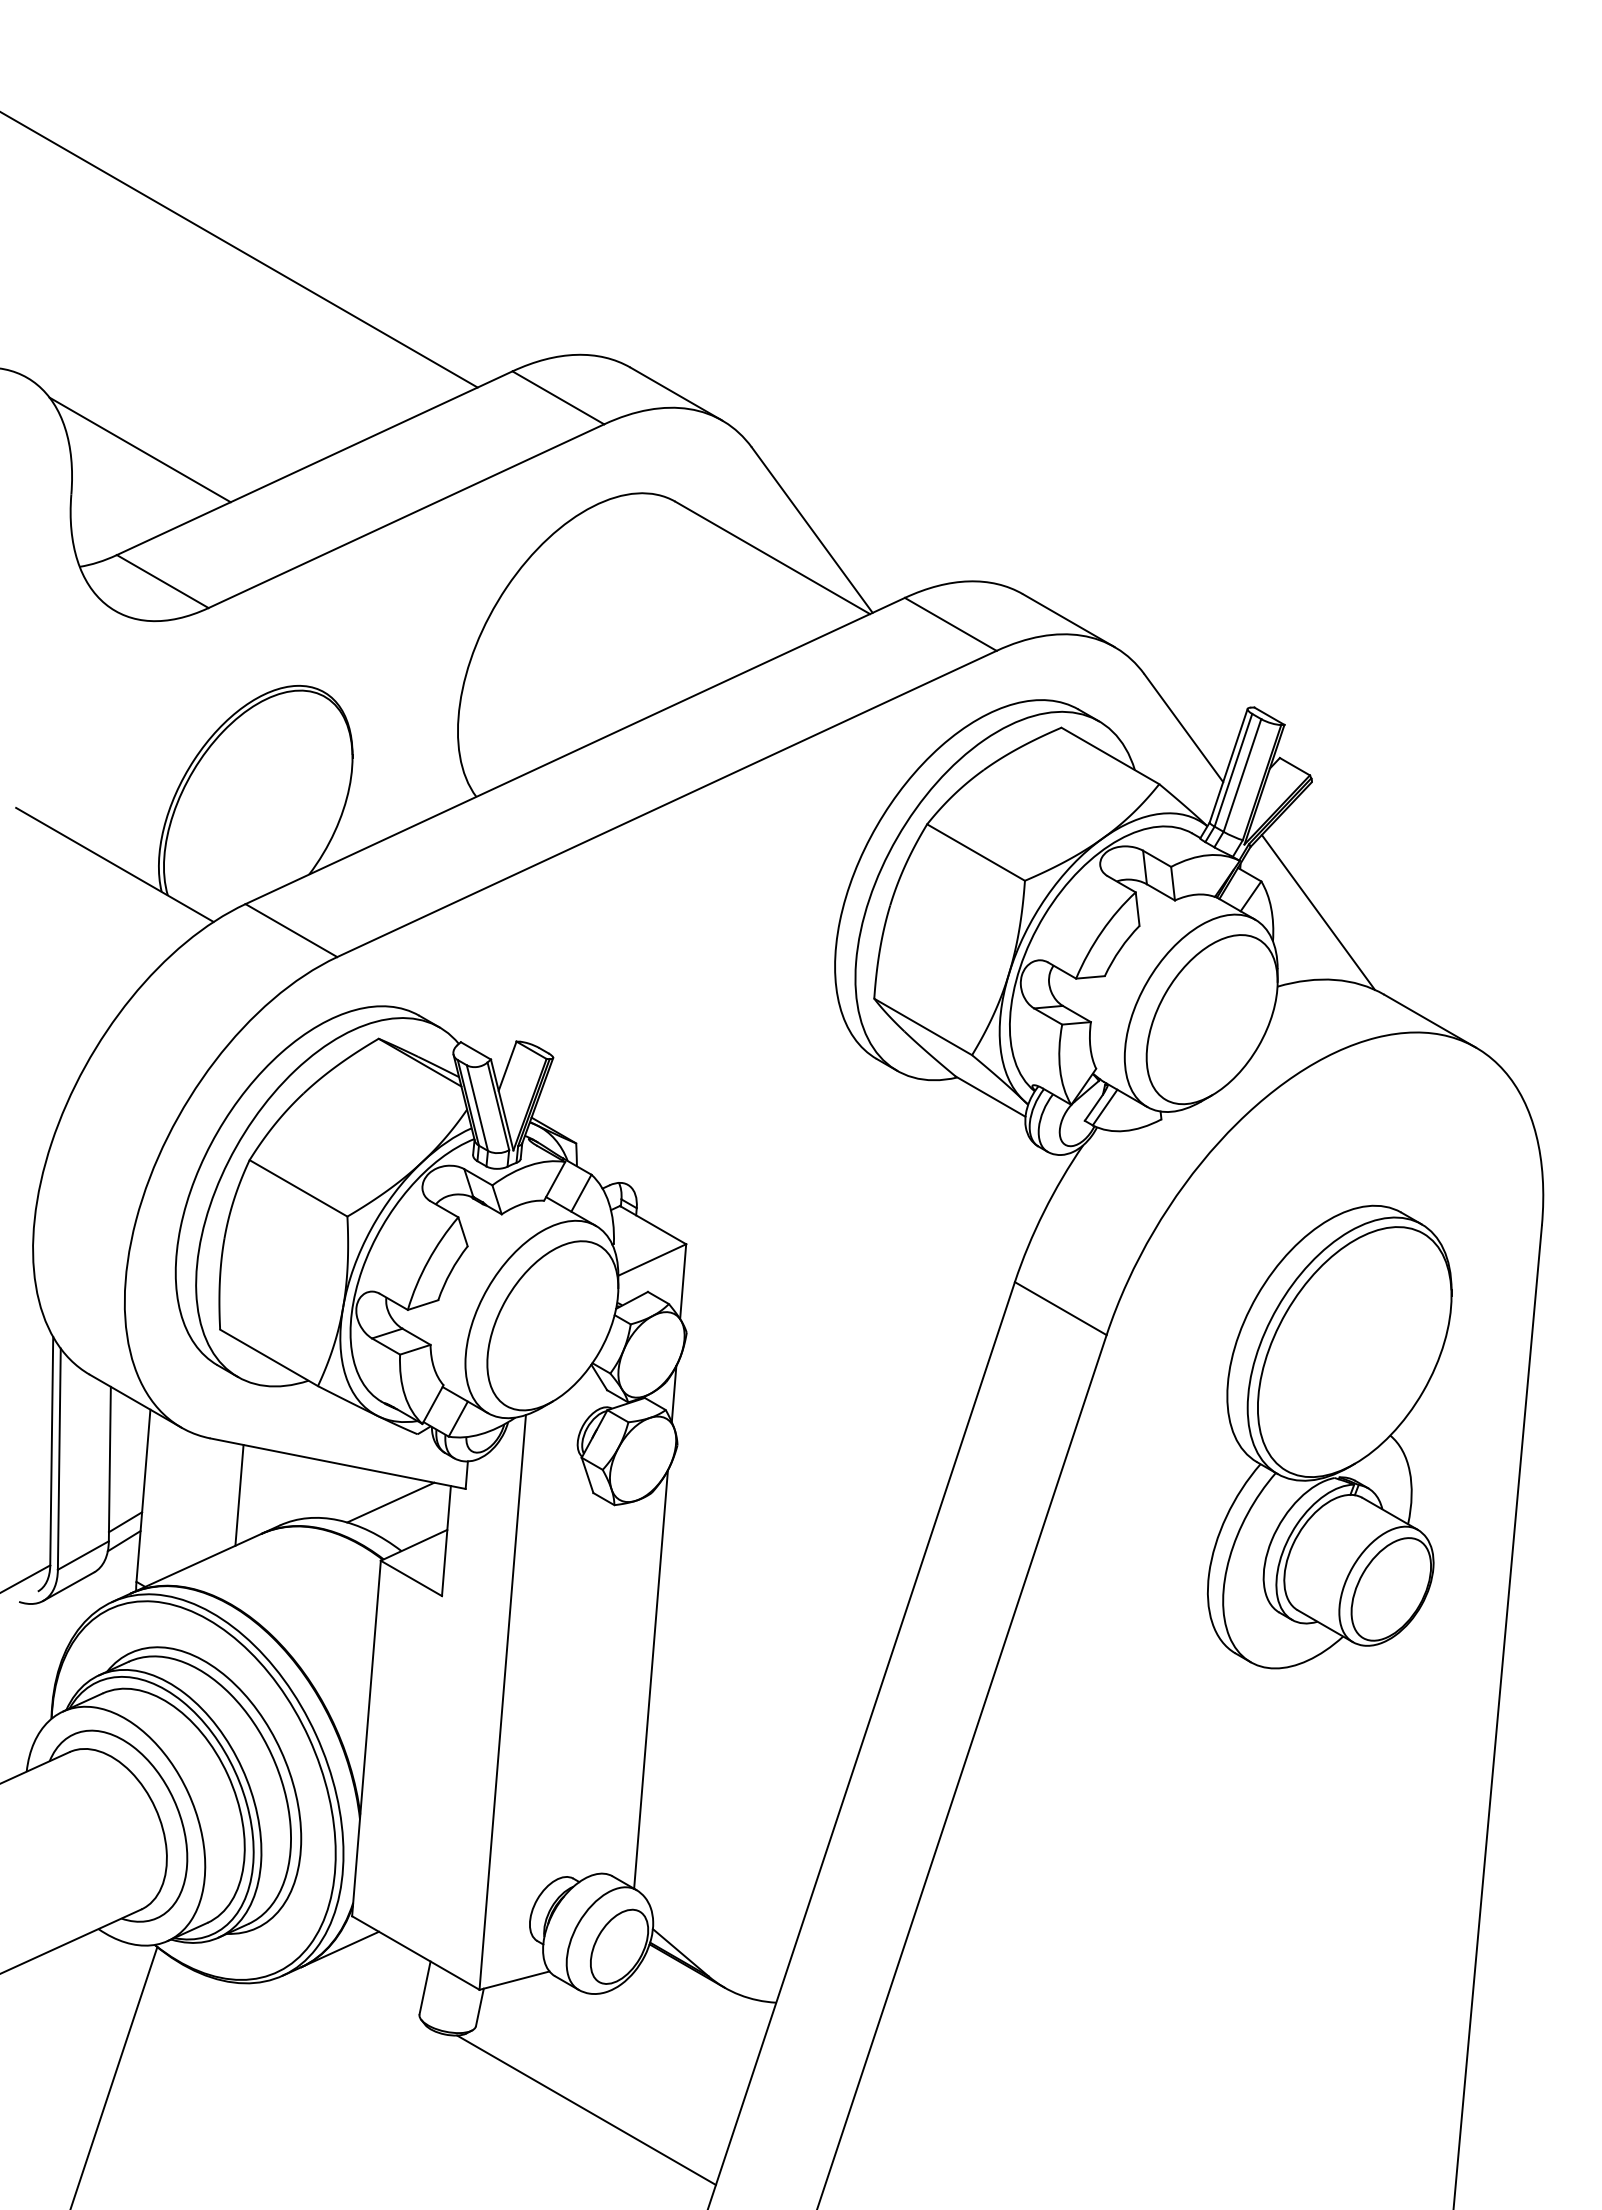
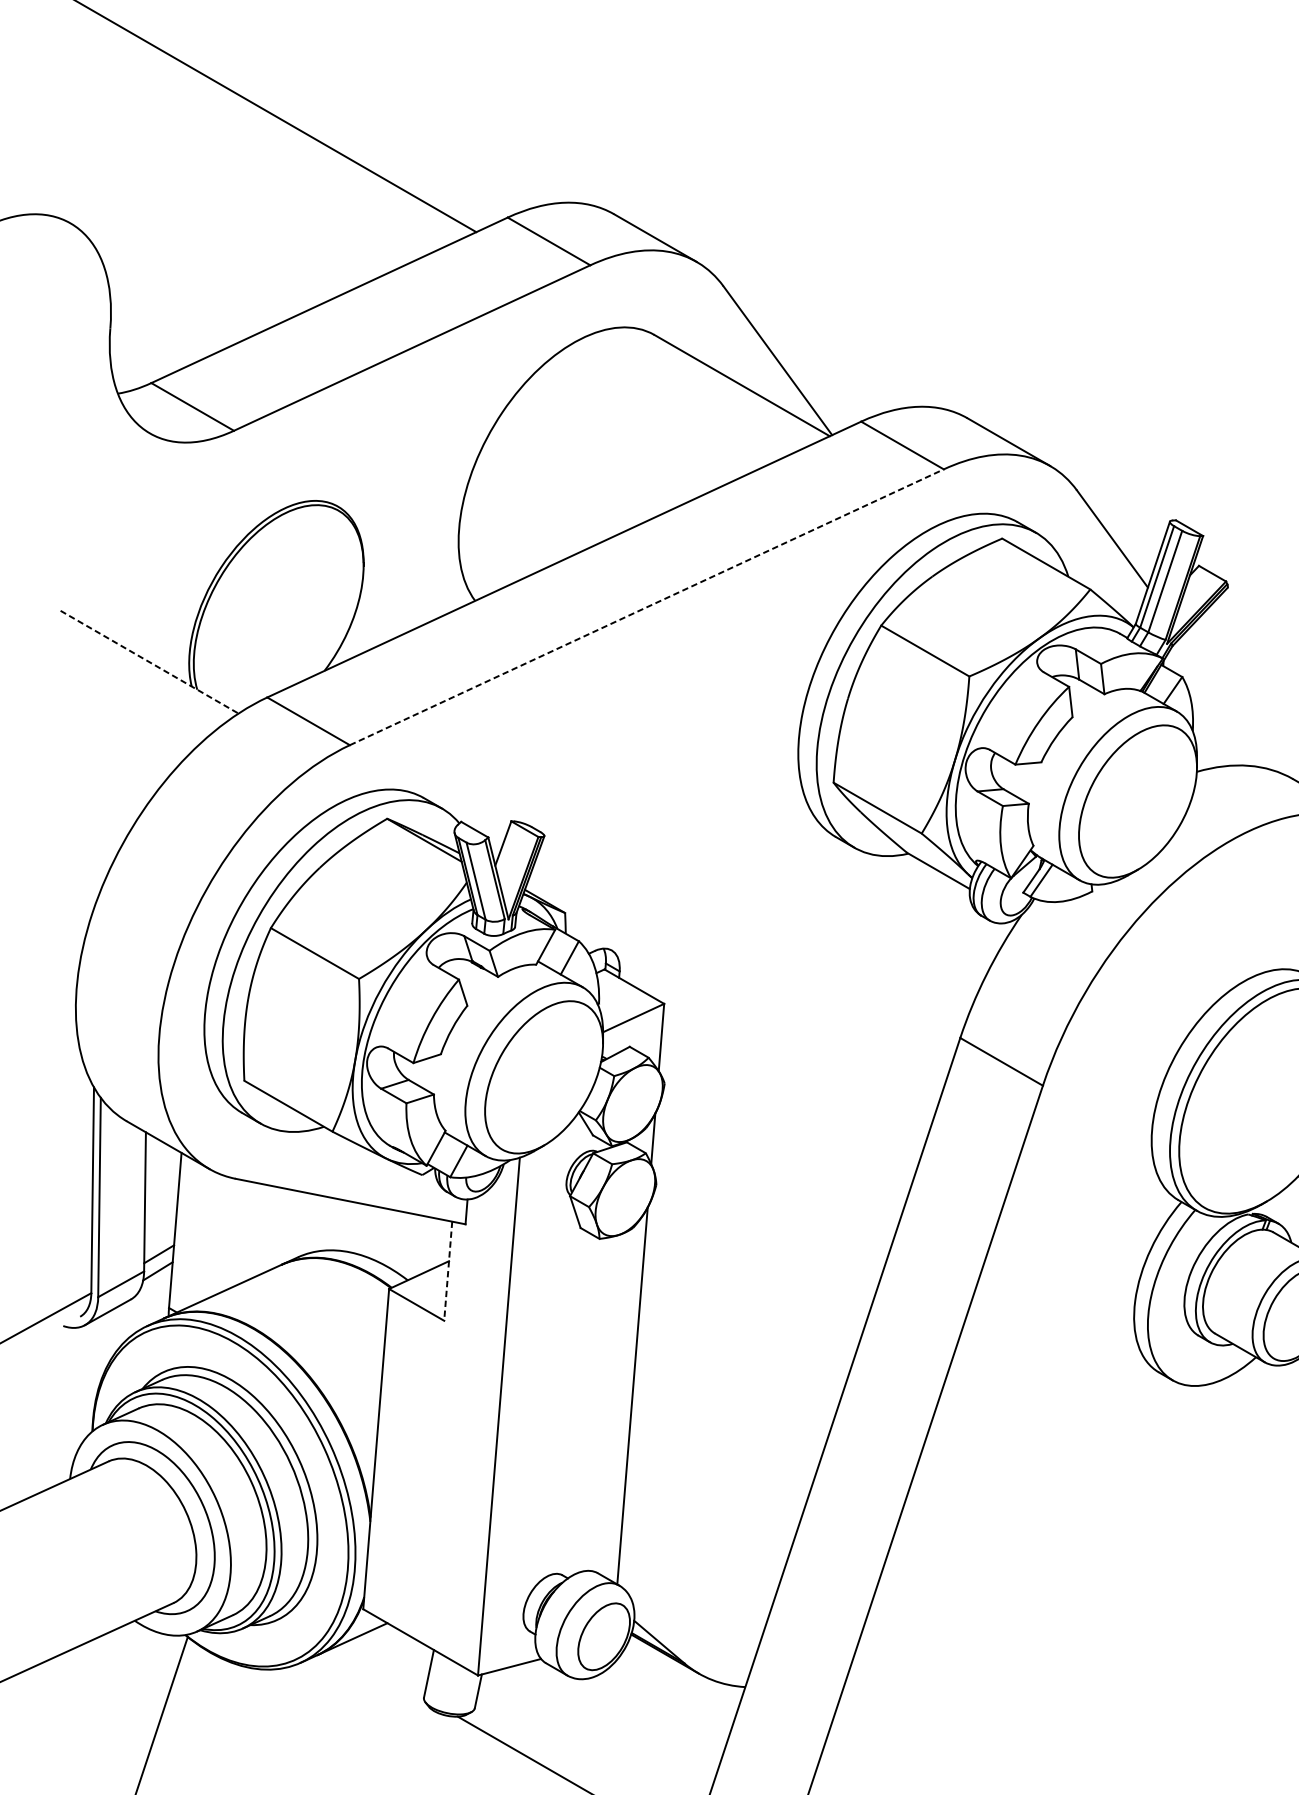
line: (139, 449) -> (171, 287), removed
line: (667, 803) -> (647, 606), solid -> dashed
line: (115, 865) -> (150, 662), solid -> dashed
line: (1317, 912) -> (1232, 705), removed
line: (239, 1494) -> (261, 1229), removed
line: (390, 1502) -> (397, 1236), removed
line: (446, 1541) -> (448, 1271), solid -> dashed

